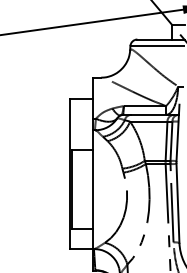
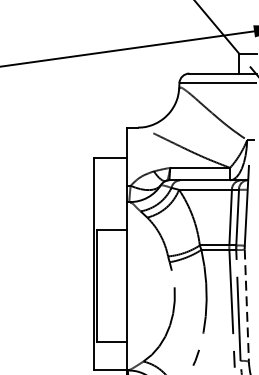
line: (177, 203) -> (246, 305), solid -> dashed

